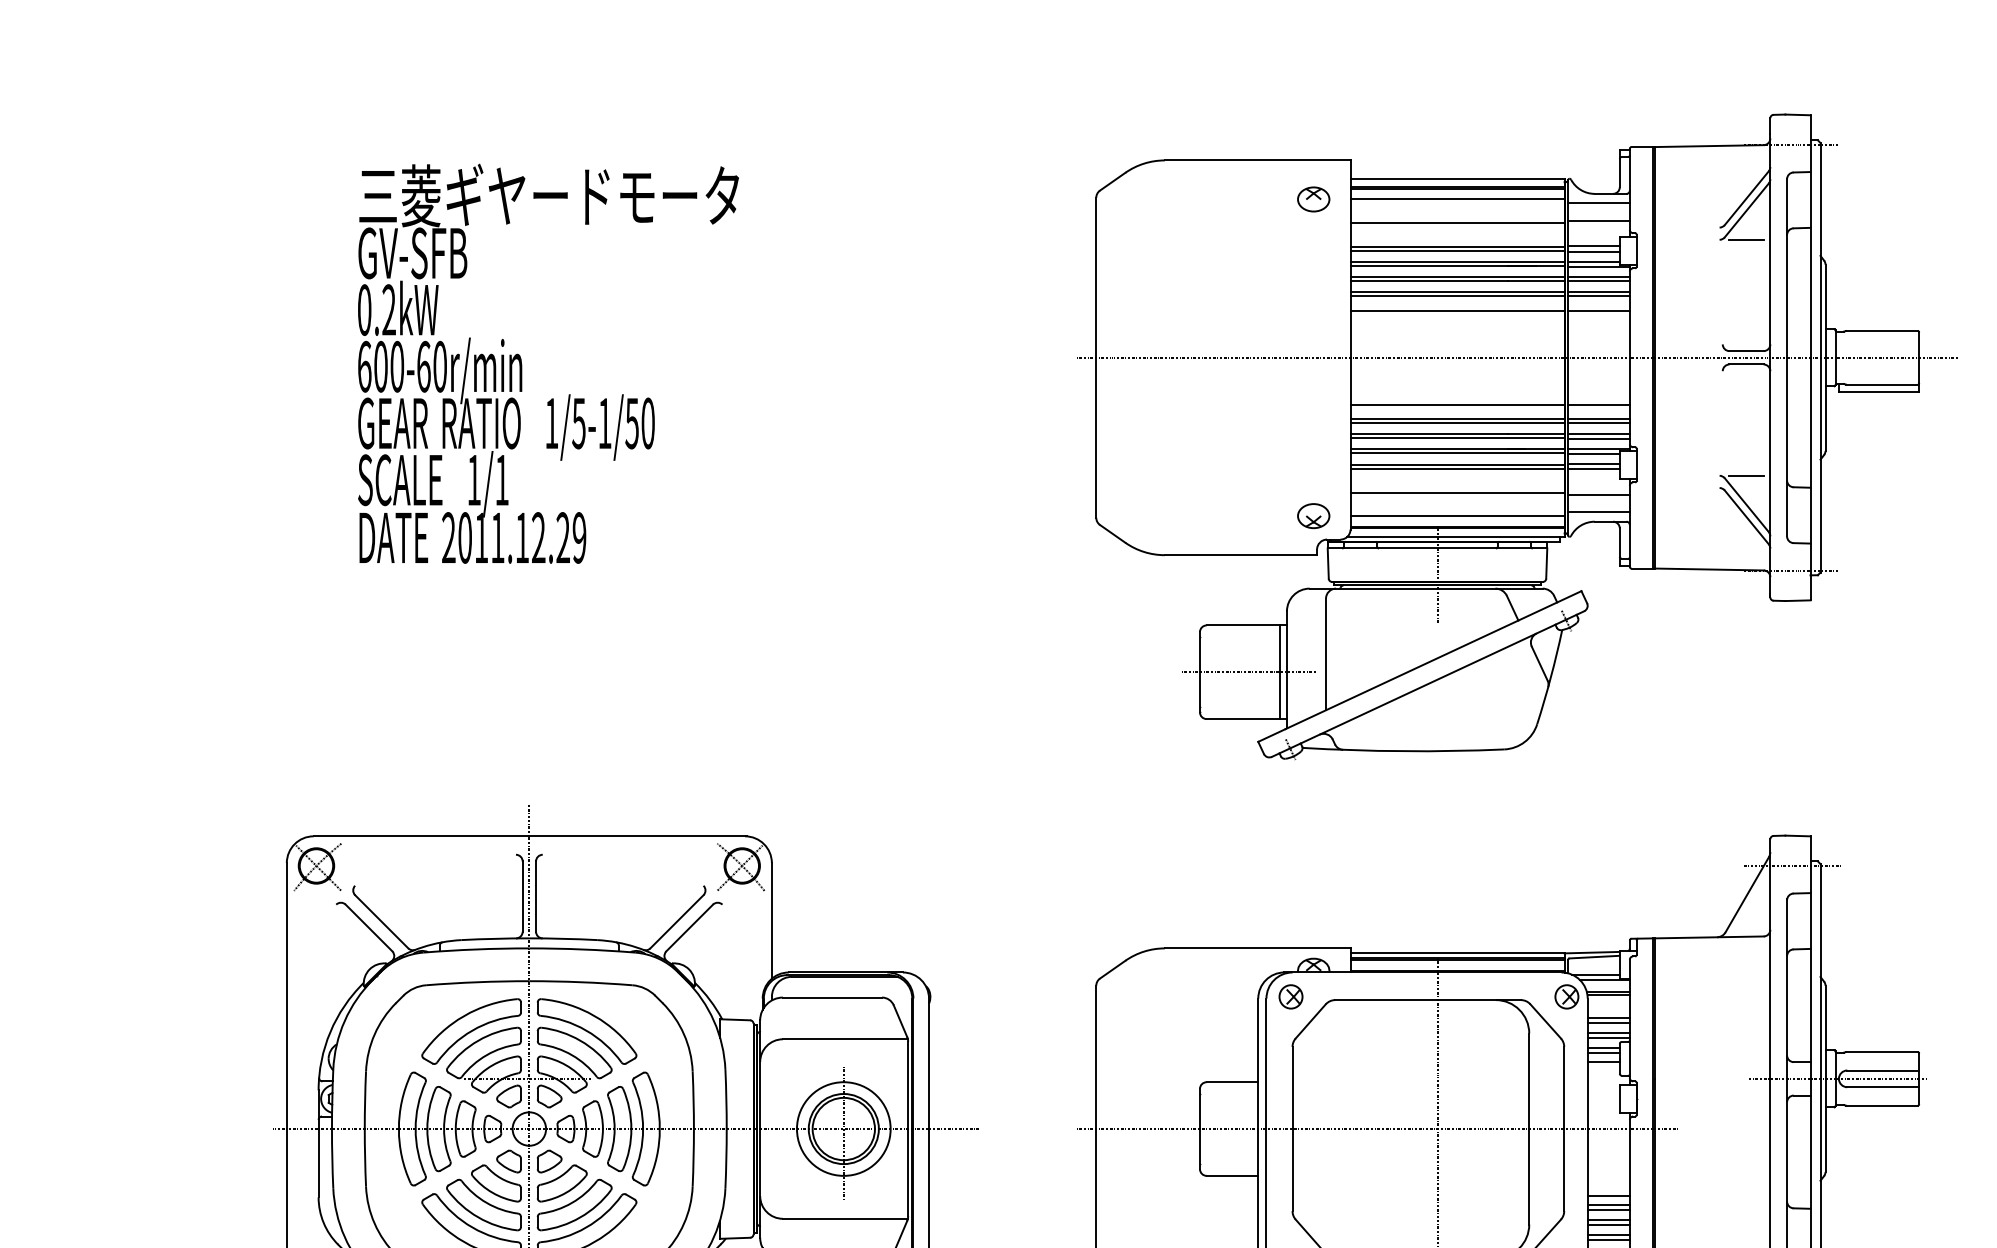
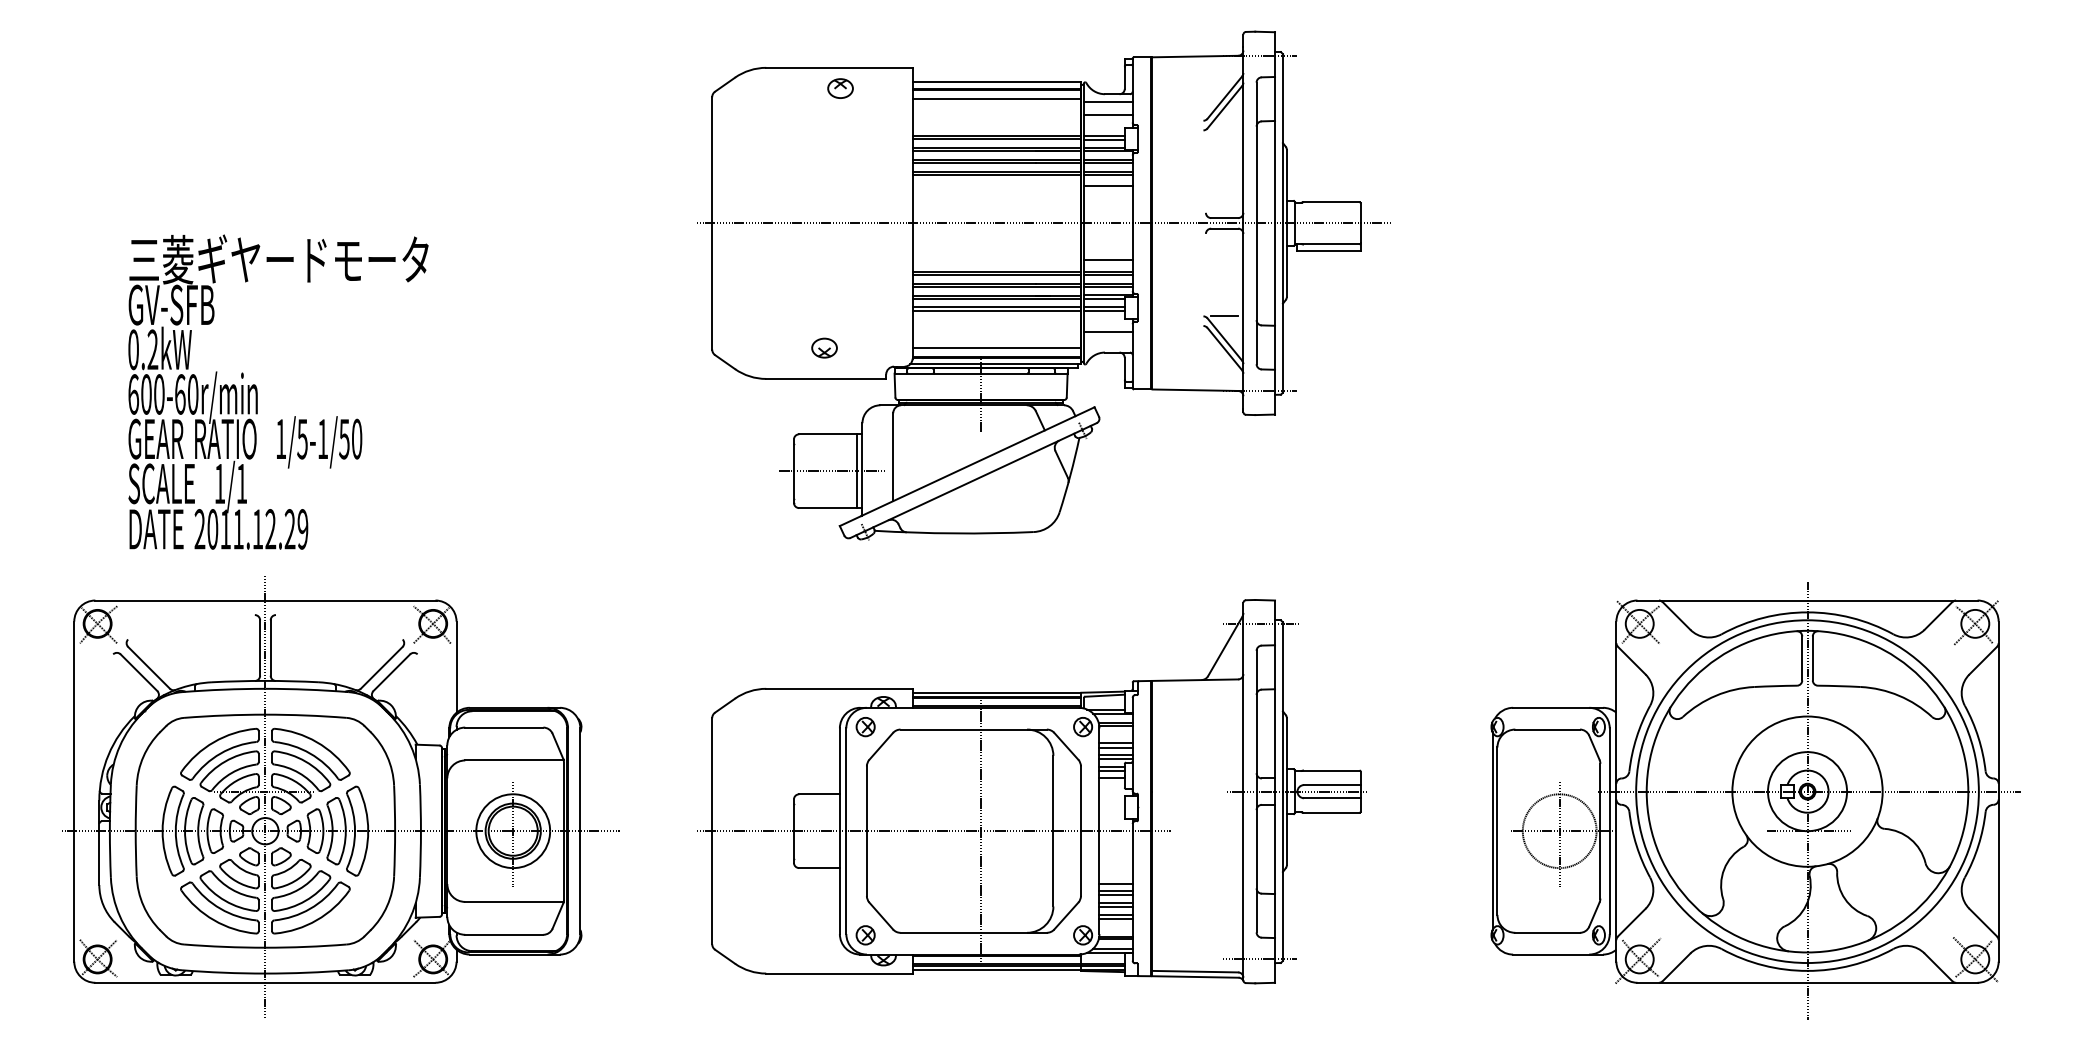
part: (1313, 199) -> (840, 88), moved
line: (1457, 222) -> (996, 116), removed
line: (1746, 239) -> (1224, 130), removed
line: (1457, 310) -> (996, 186), removed
text: (548, 363) -> (278, 391), moved
line: (1457, 404) -> (996, 260), removed
line: (1457, 492) -> (996, 329), removed
line: (1597, 512) -> (1107, 345), removed
part: (1313, 515) -> (824, 347), moved

